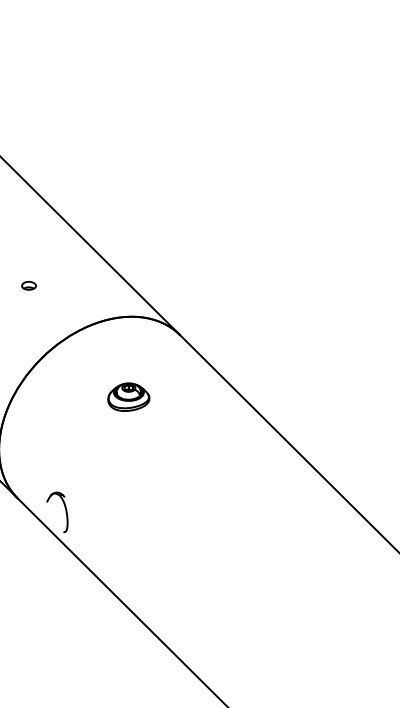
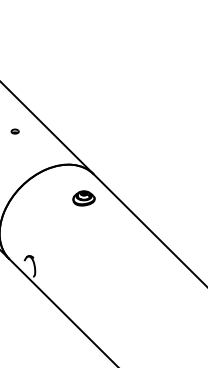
part: (27, 285) -> (14, 131), moved
part: (127, 397) -> (83, 198), moved

